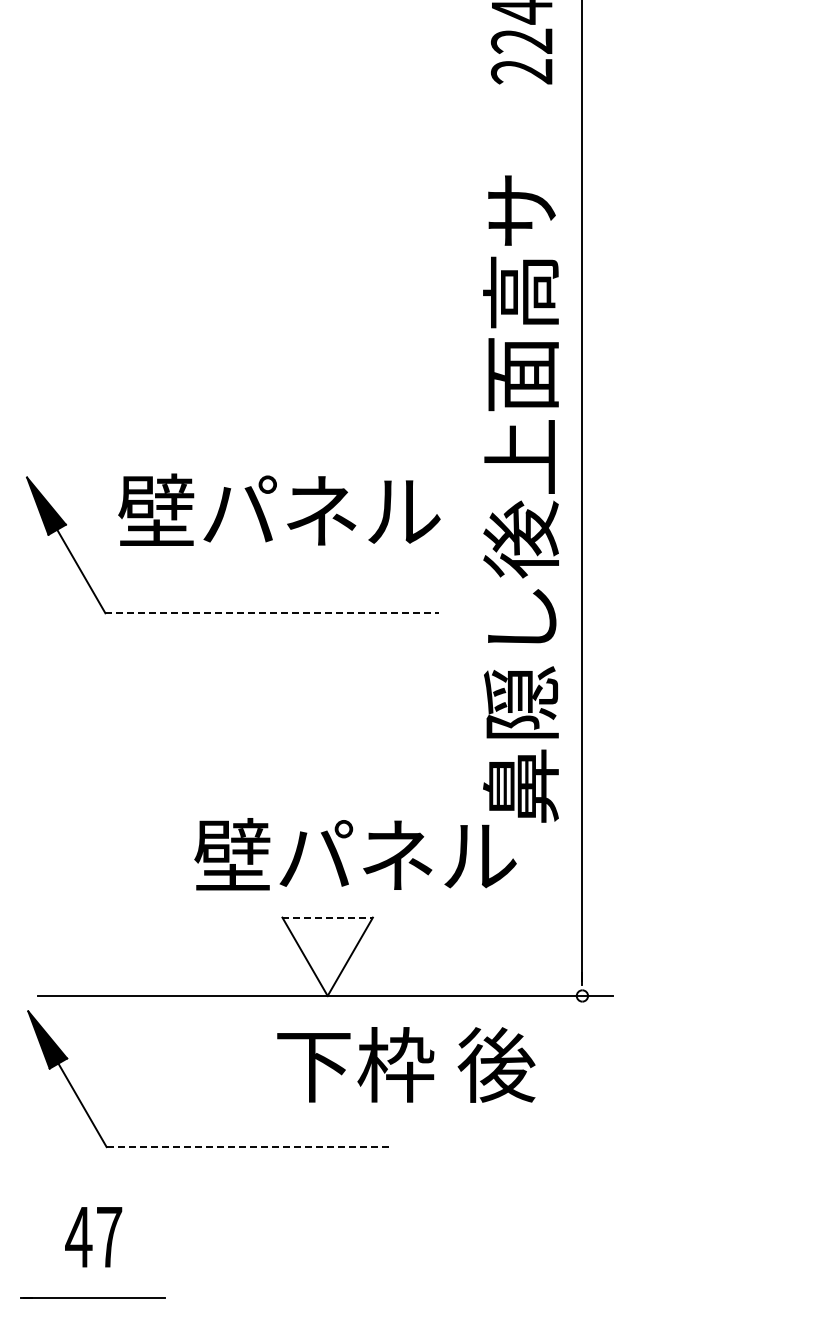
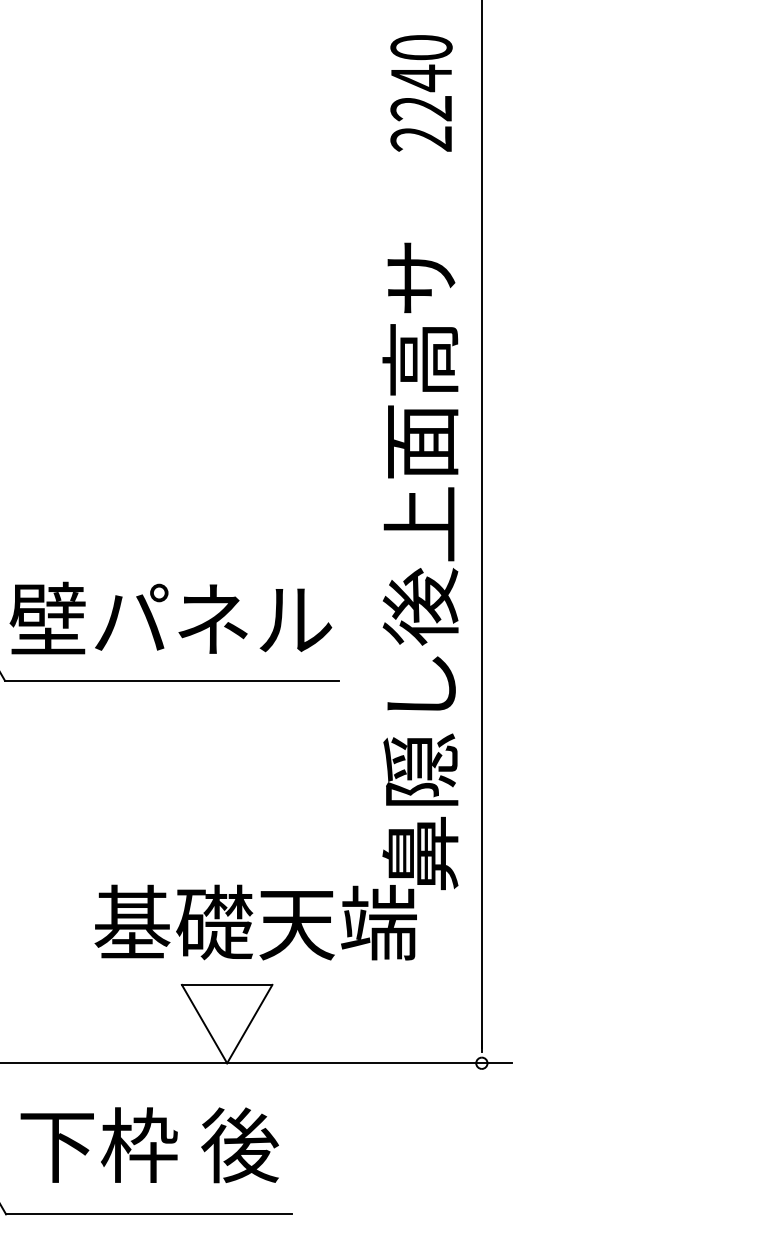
text: (279, 509) -> (170, 617), moved
line: (272, 613) -> (171, 680), dashed -> solid
text: (355, 855) -> (254, 922), 壁パネル -> 基礎天端
line: (328, 917) -> (227, 984), dashed -> solid
text: (406, 1064) -> (149, 1144), moved
line: (249, 1147) -> (148, 1214), dashed -> solid

